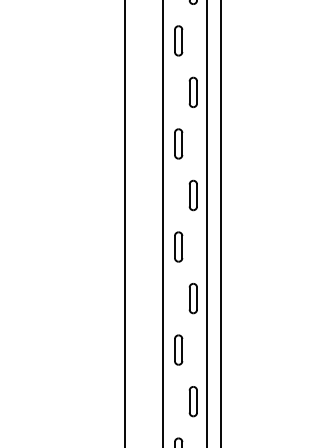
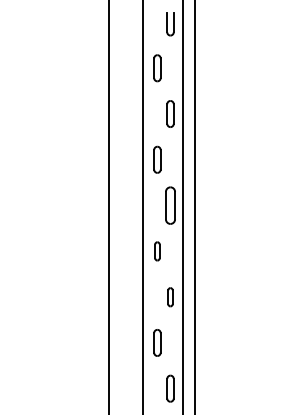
part: (193, 195) -> (170, 205), size x1.4
part: (178, 247) -> (157, 251), size x0.7
part: (193, 298) -> (170, 297), size x0.7

